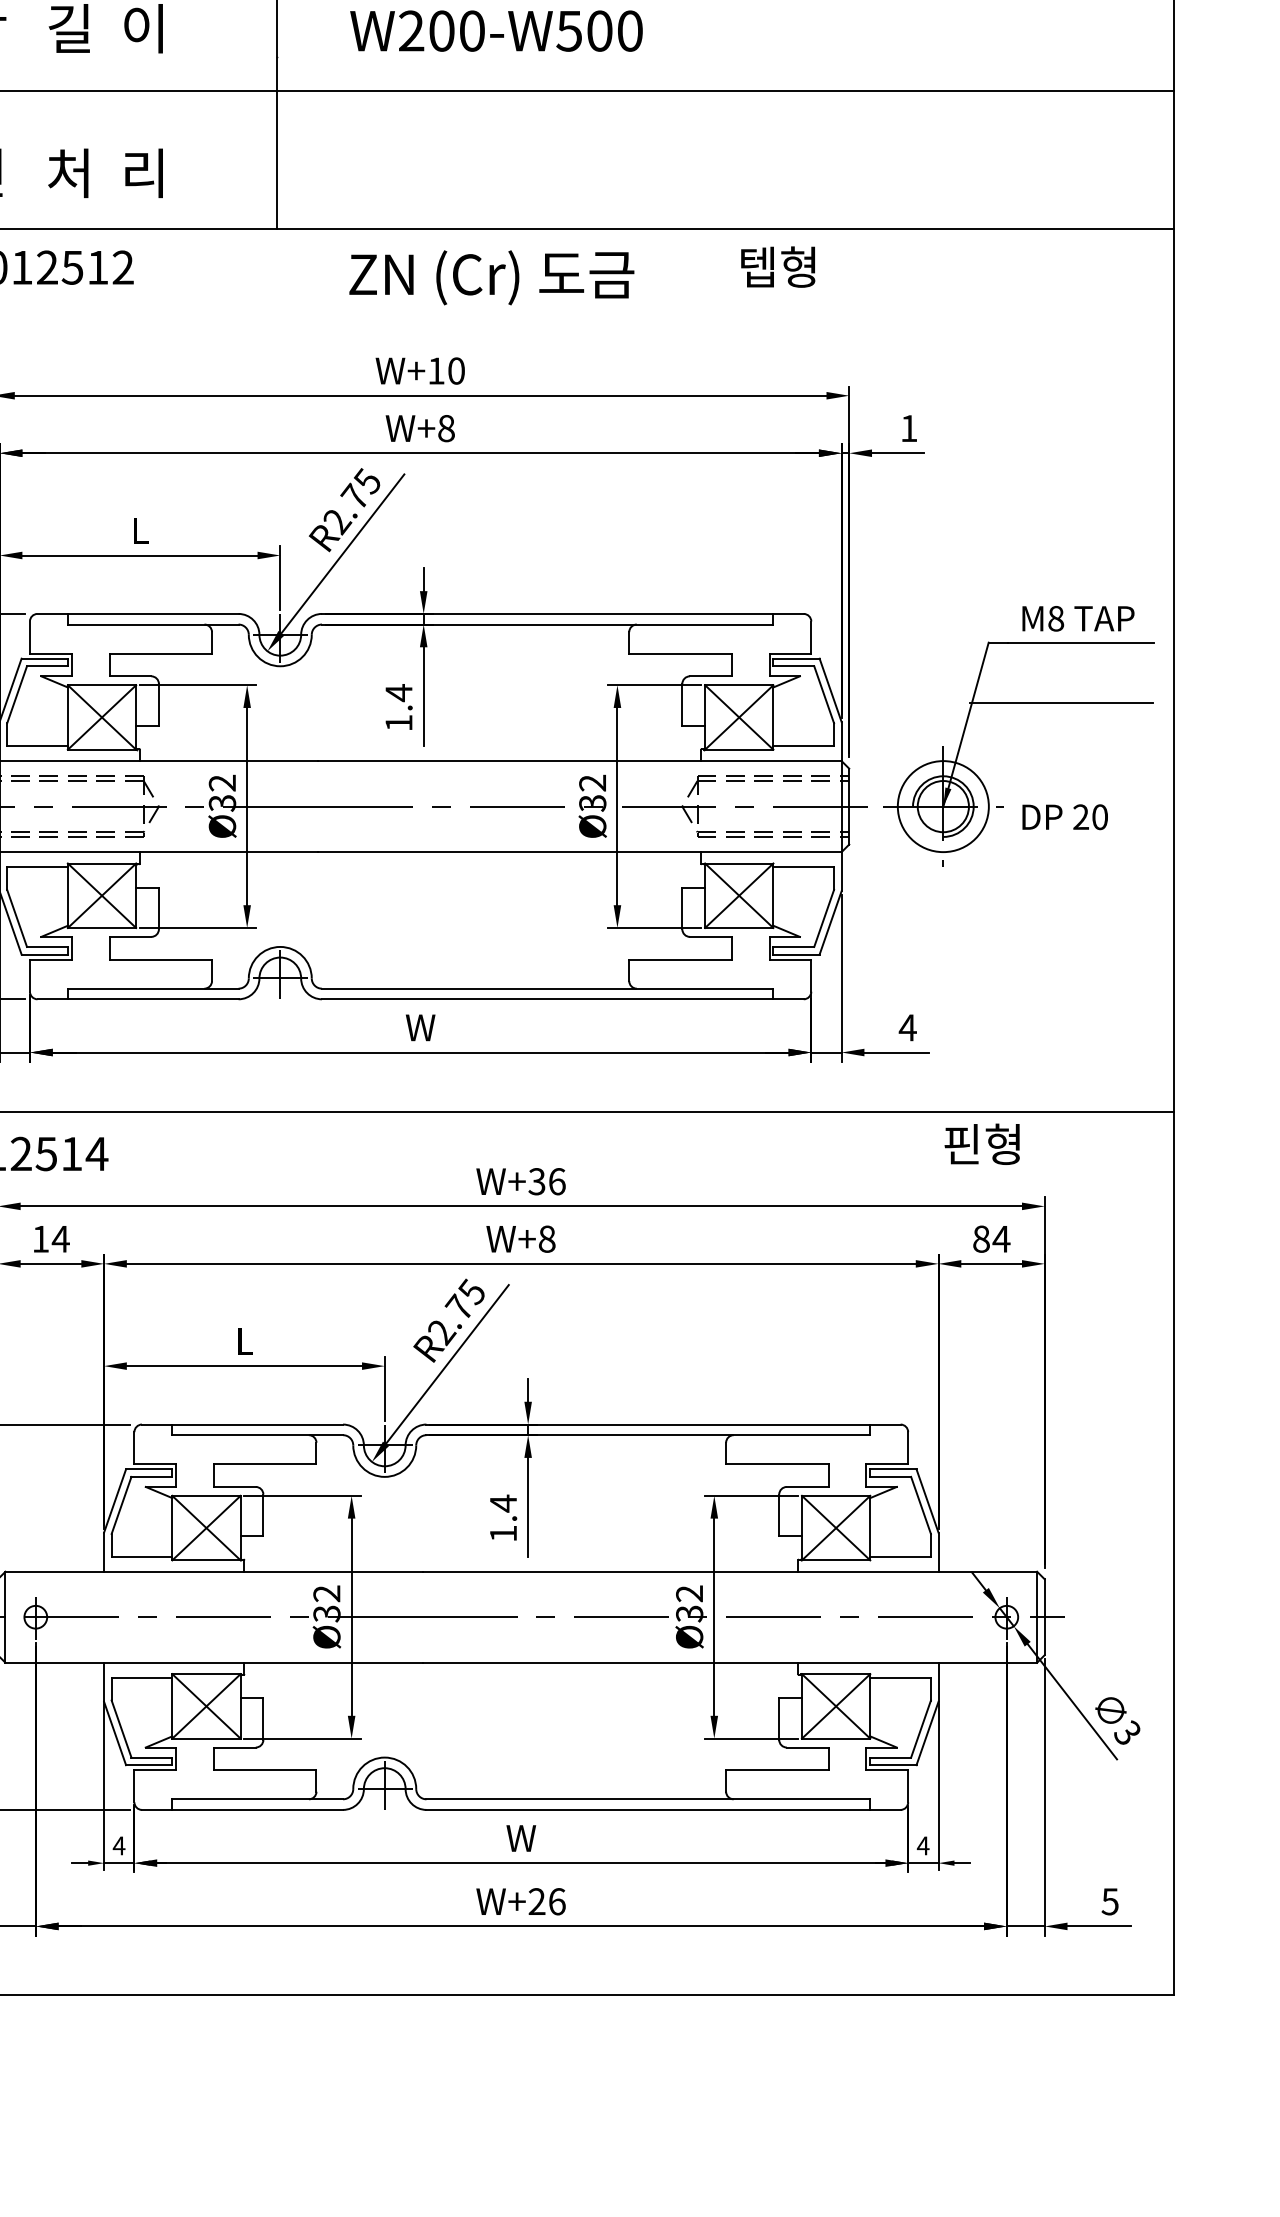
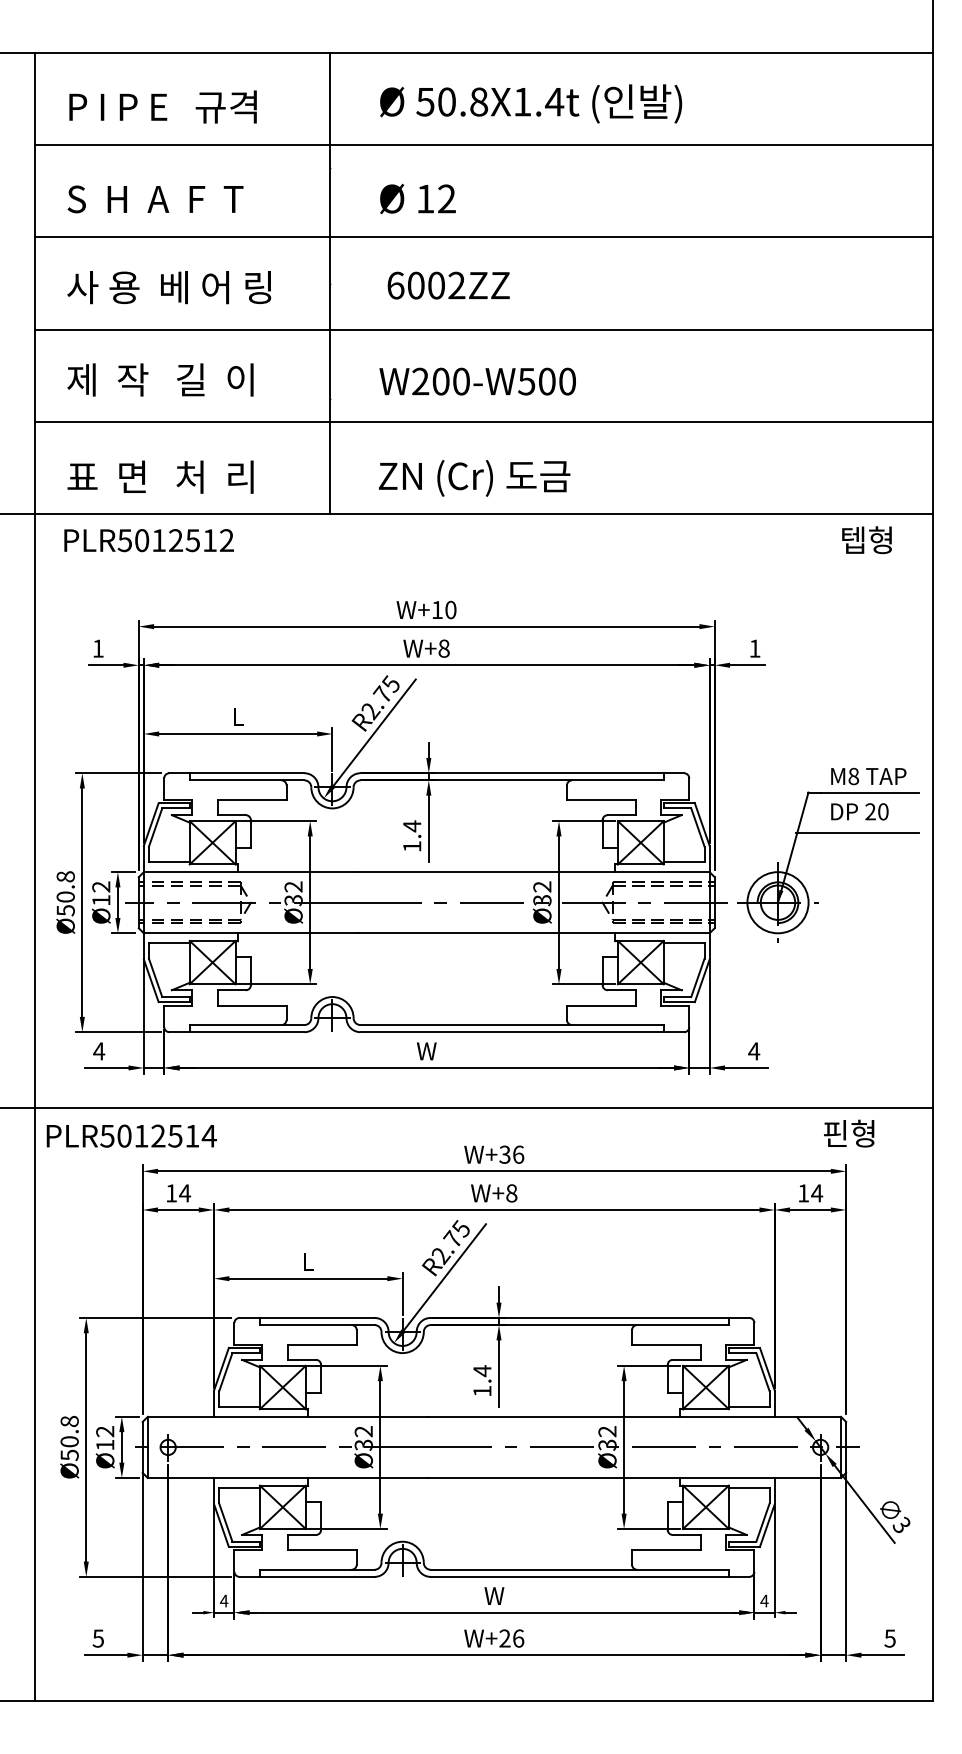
text: (777, 267) -> (866, 540), moved
text: (491, 277) -> (474, 478), moved
text: (1064, 816) -> (859, 811), moved
text: (982, 1144) -> (849, 1133), moved
text: (981, 1239) -> (803, 1193), 84 -> 14

